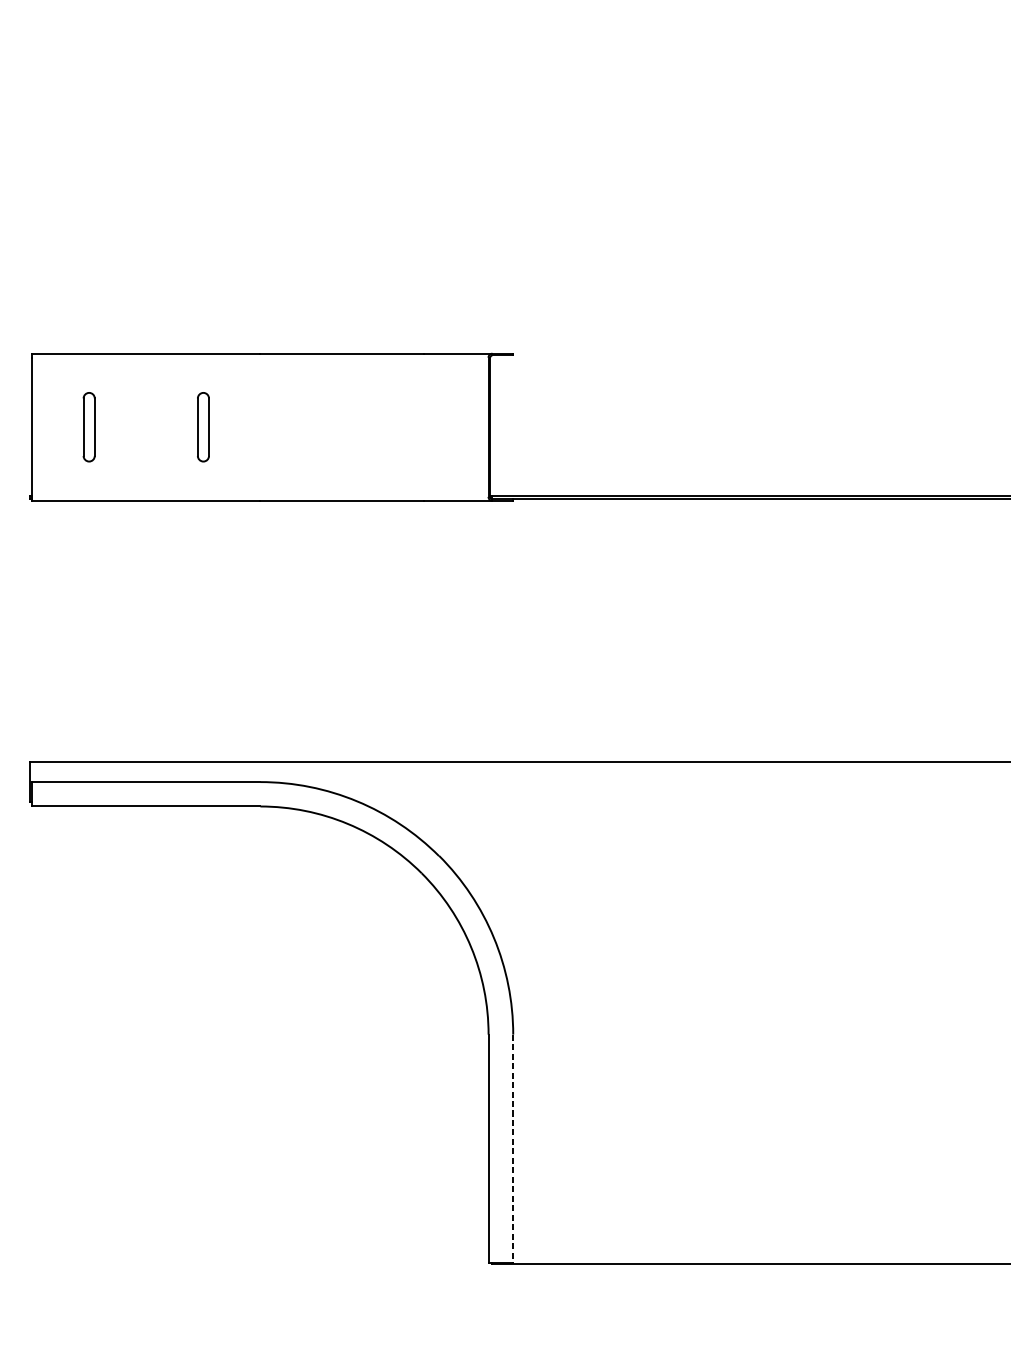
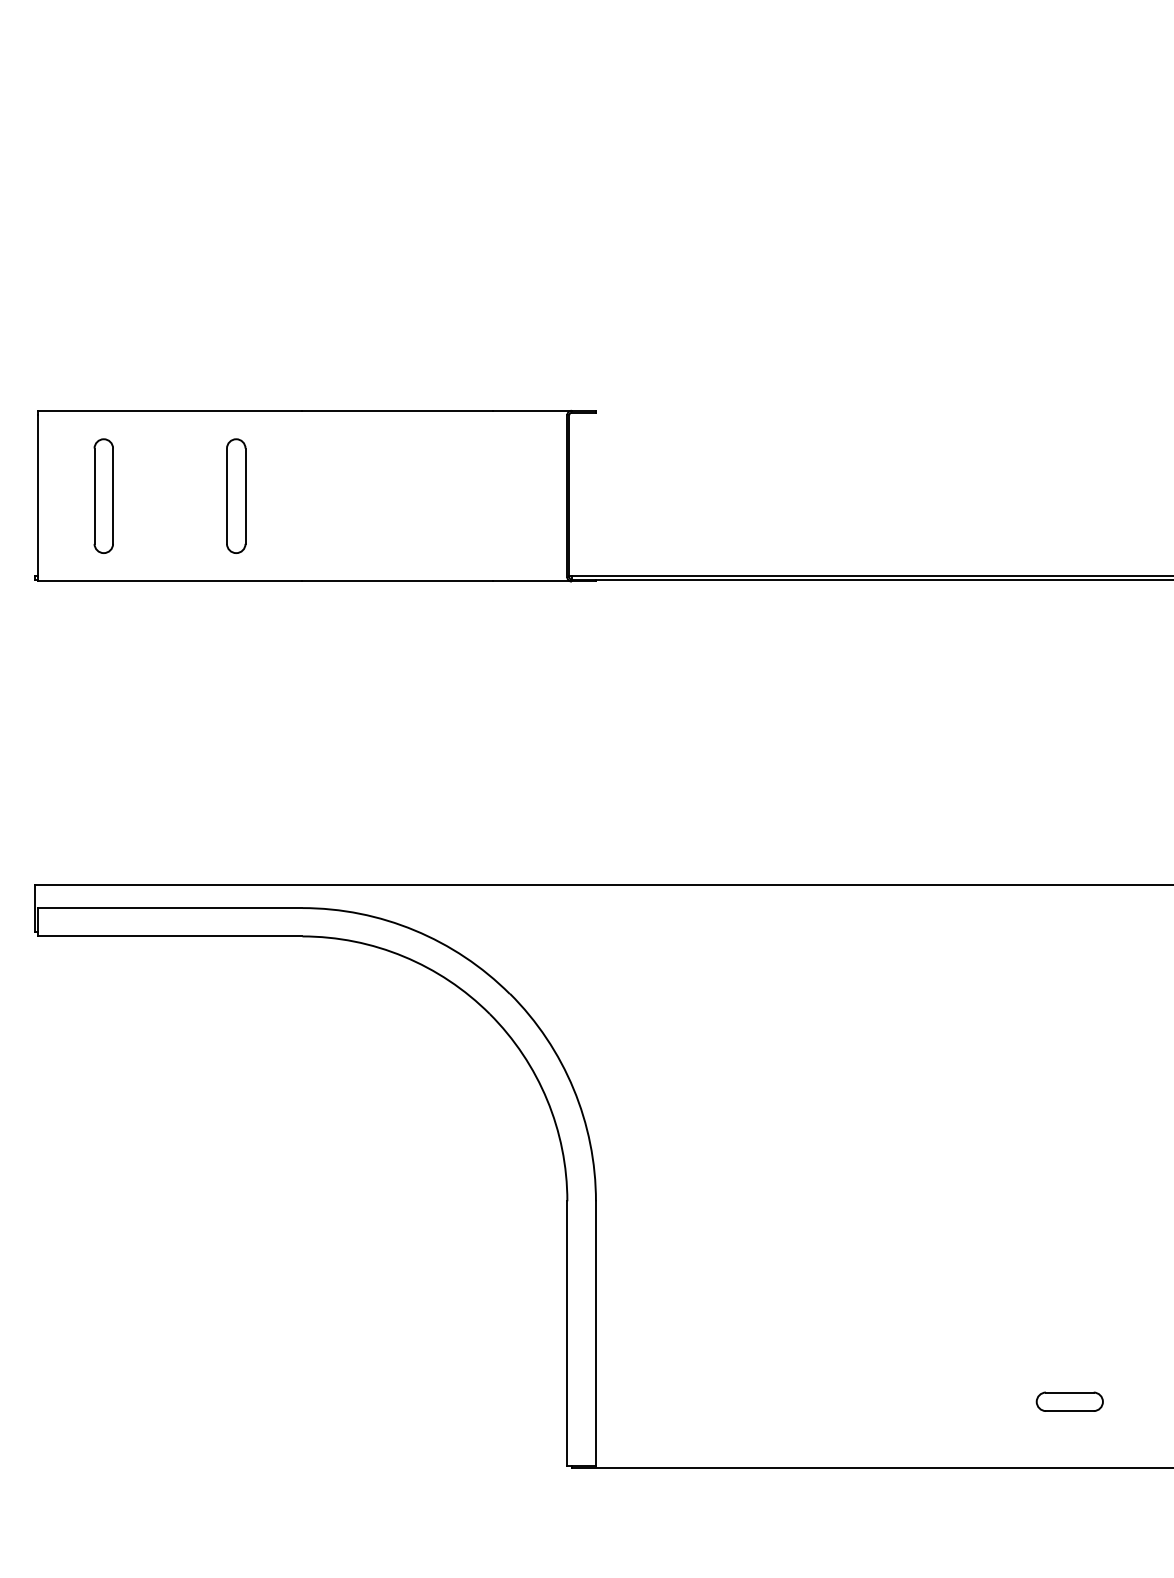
part: (89, 426) -> (103, 495), size x1.43
part: (203, 426) -> (236, 495), size x1.43
line: (512, 1149) -> (595, 1334), dashed -> solid
part: (921, 1207) -> (1069, 1401), added

